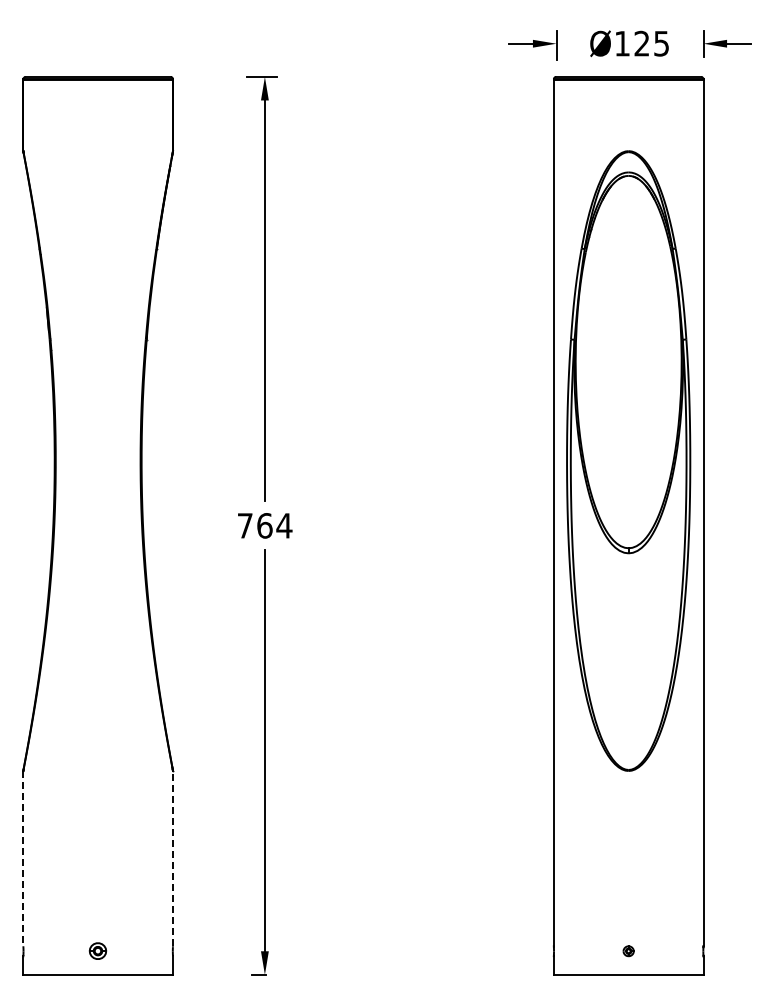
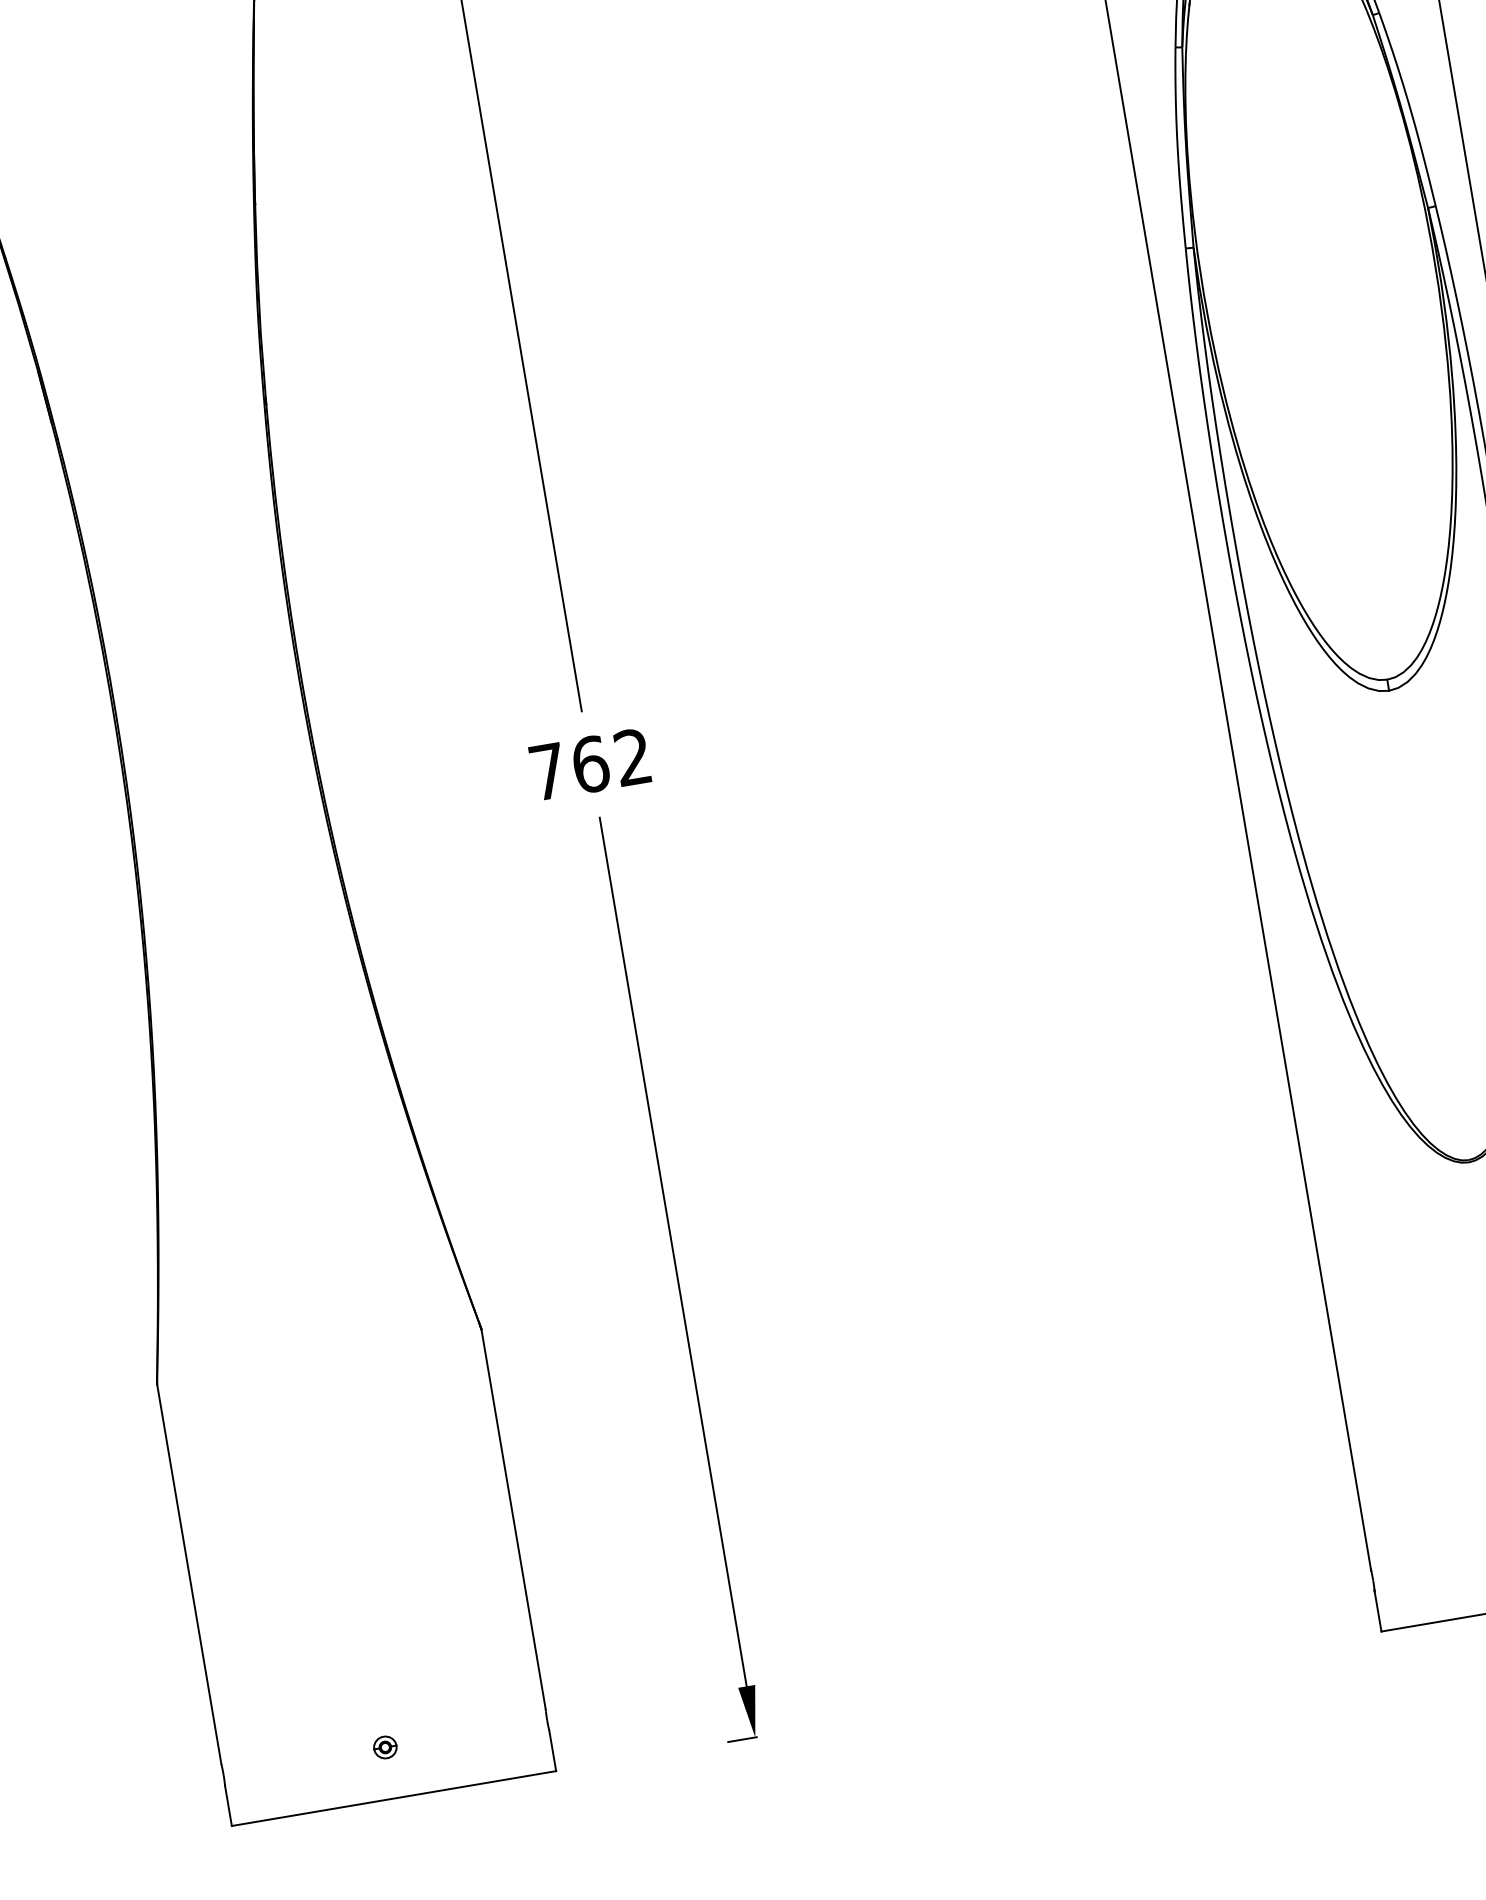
text: (284, 525) -> (633, 756), 764 -> 762
line: (23, 858) -> (189, 1573), dashed -> solid
line: (173, 858) -> (514, 1518), dashed -> solid
part: (98, 951) -> (386, 1747), size x0.62

